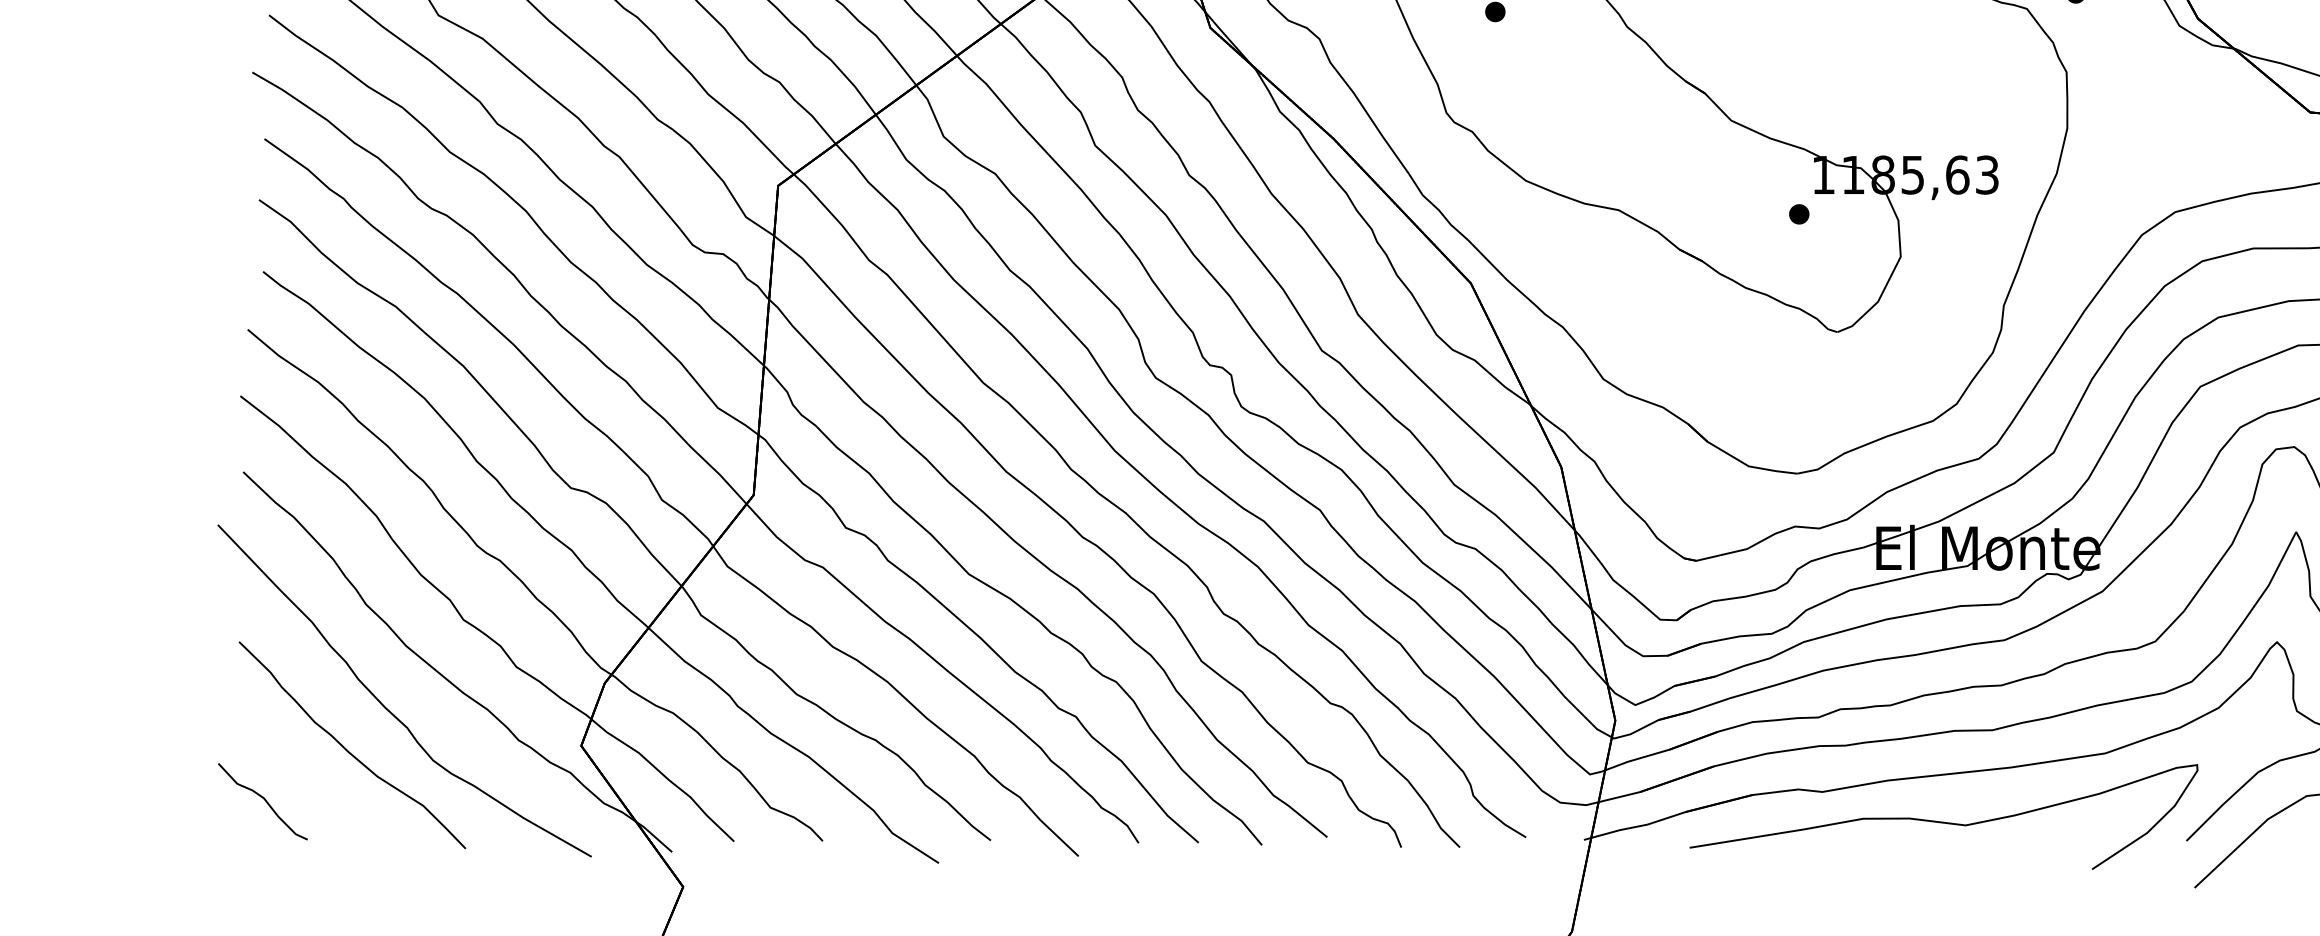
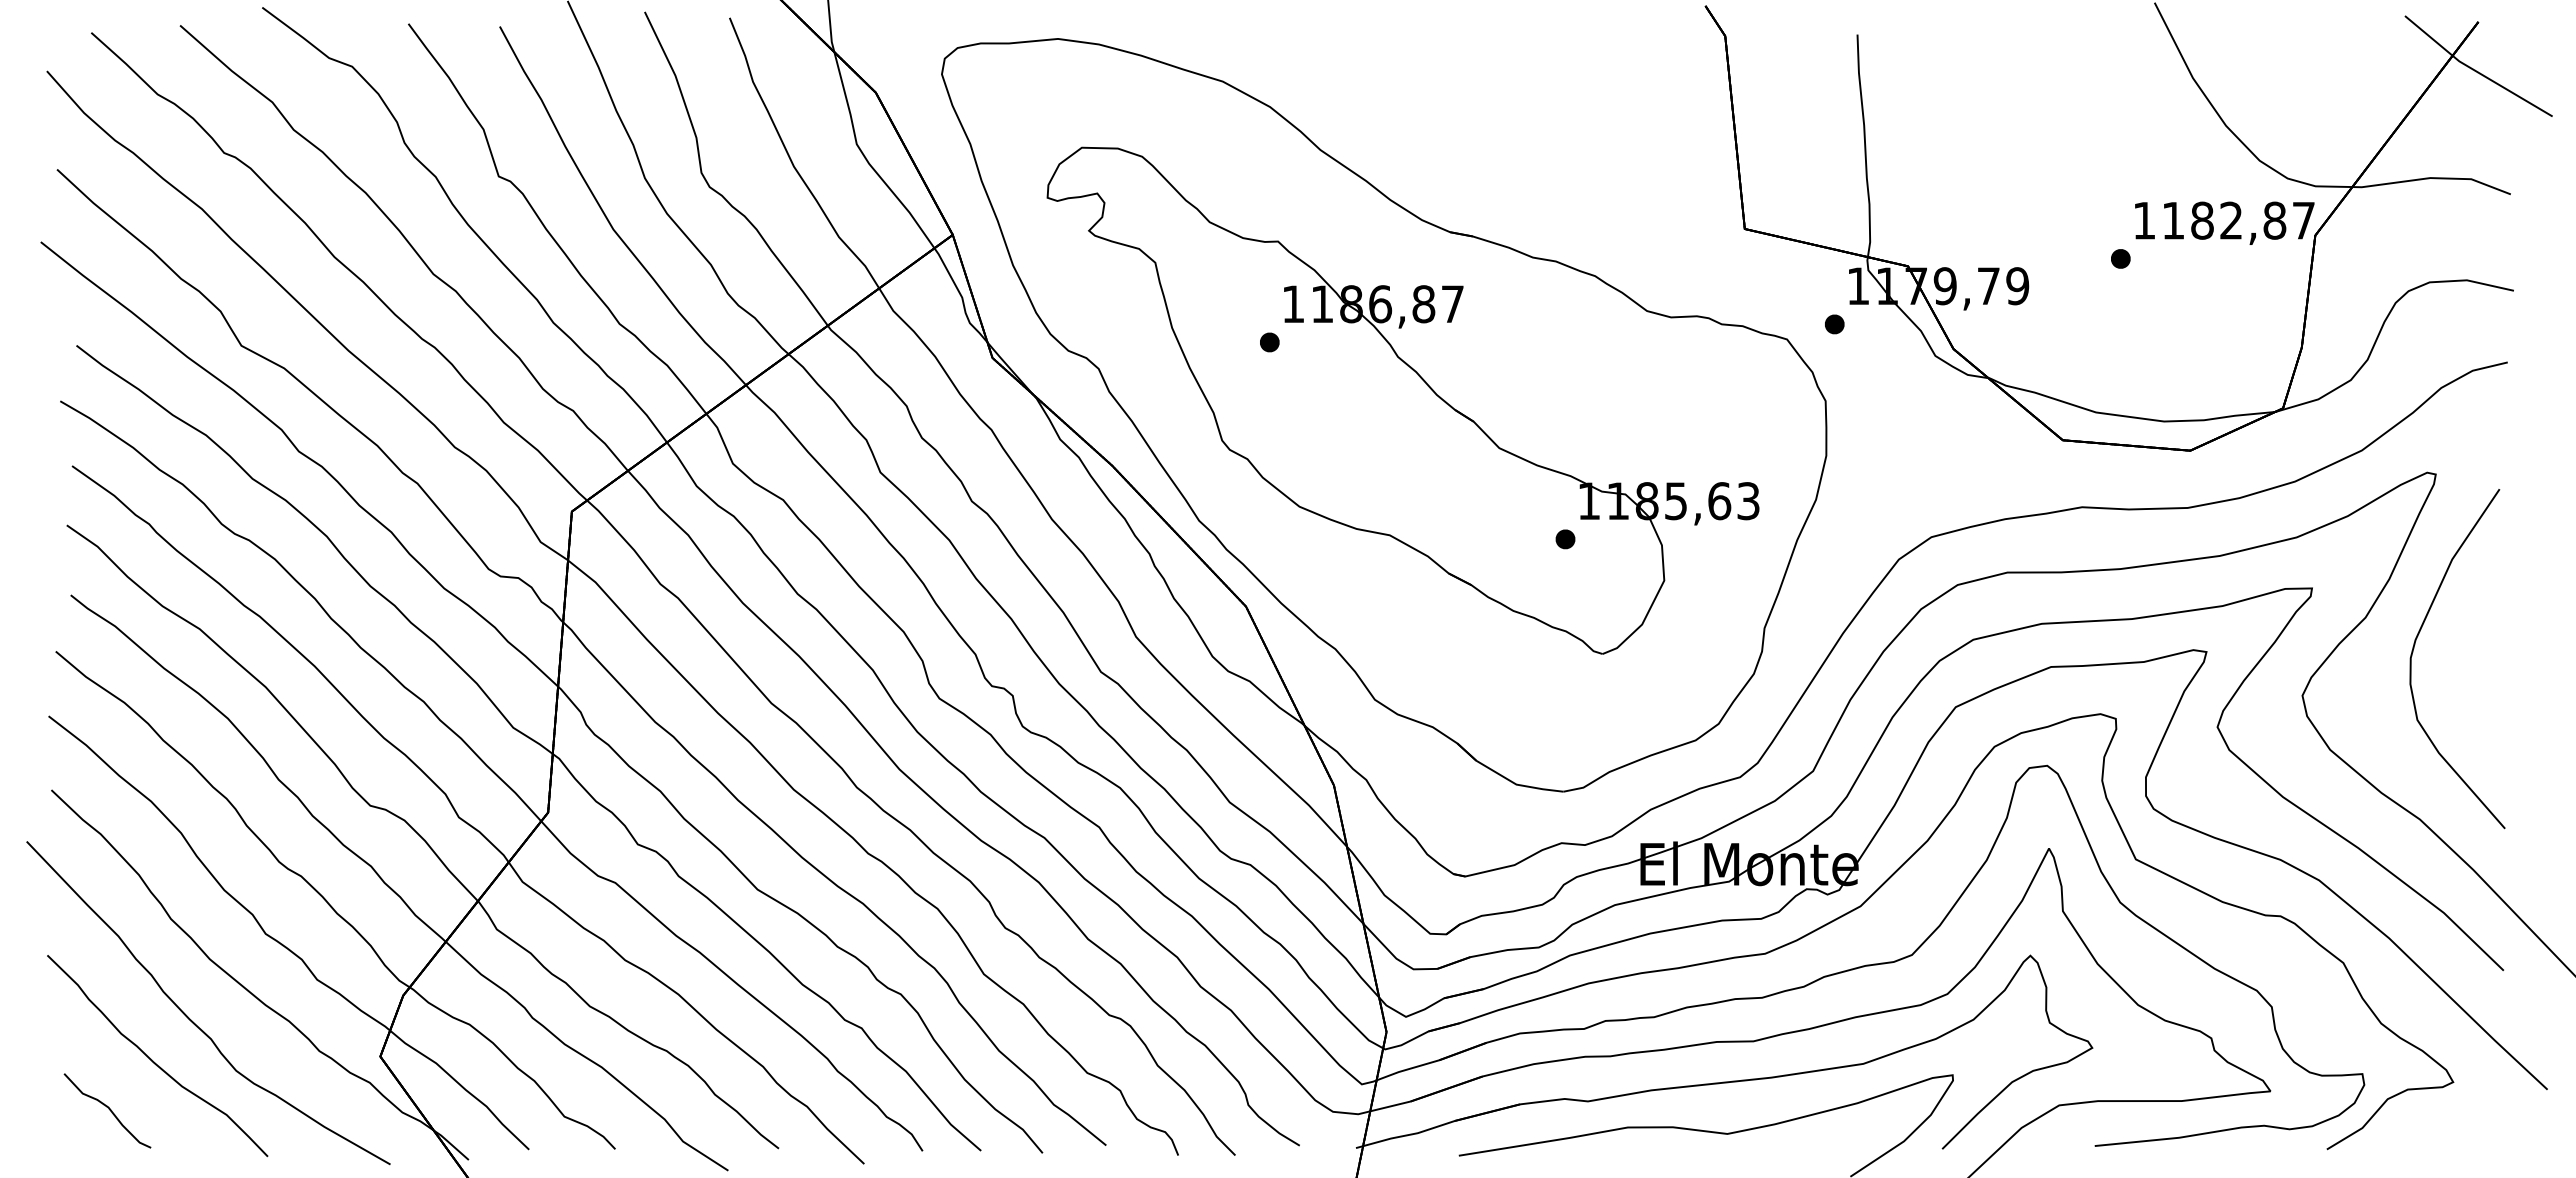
part: (262, 801) -> (107, 1110), moved

